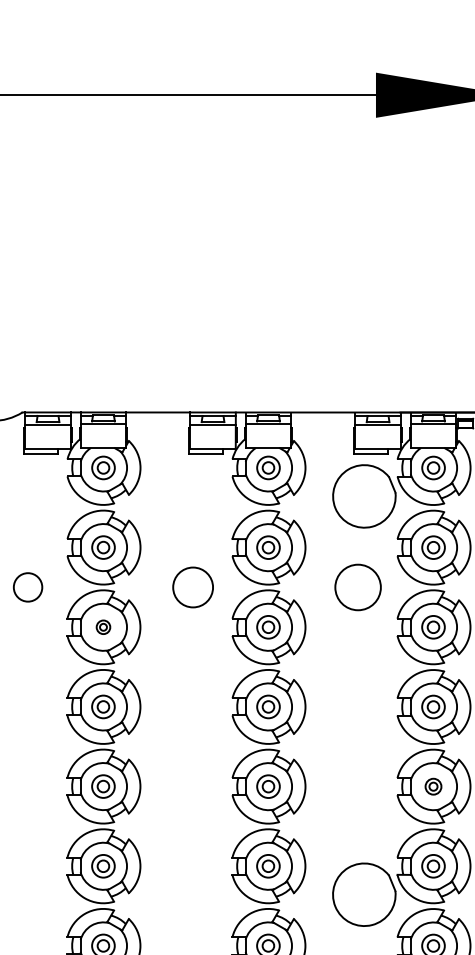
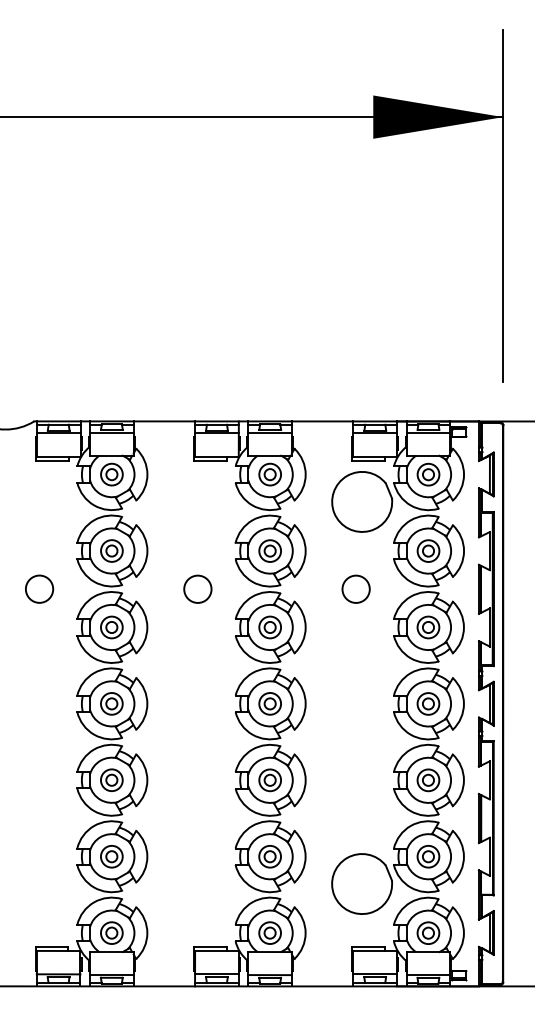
circle: (192, 586) -> (197, 588), size x0.71
circle: (357, 586) -> (355, 588), size x0.62
part: (103, 627) -> (111, 627), size x1.67
part: (433, 786) -> (428, 780), size x1.43

